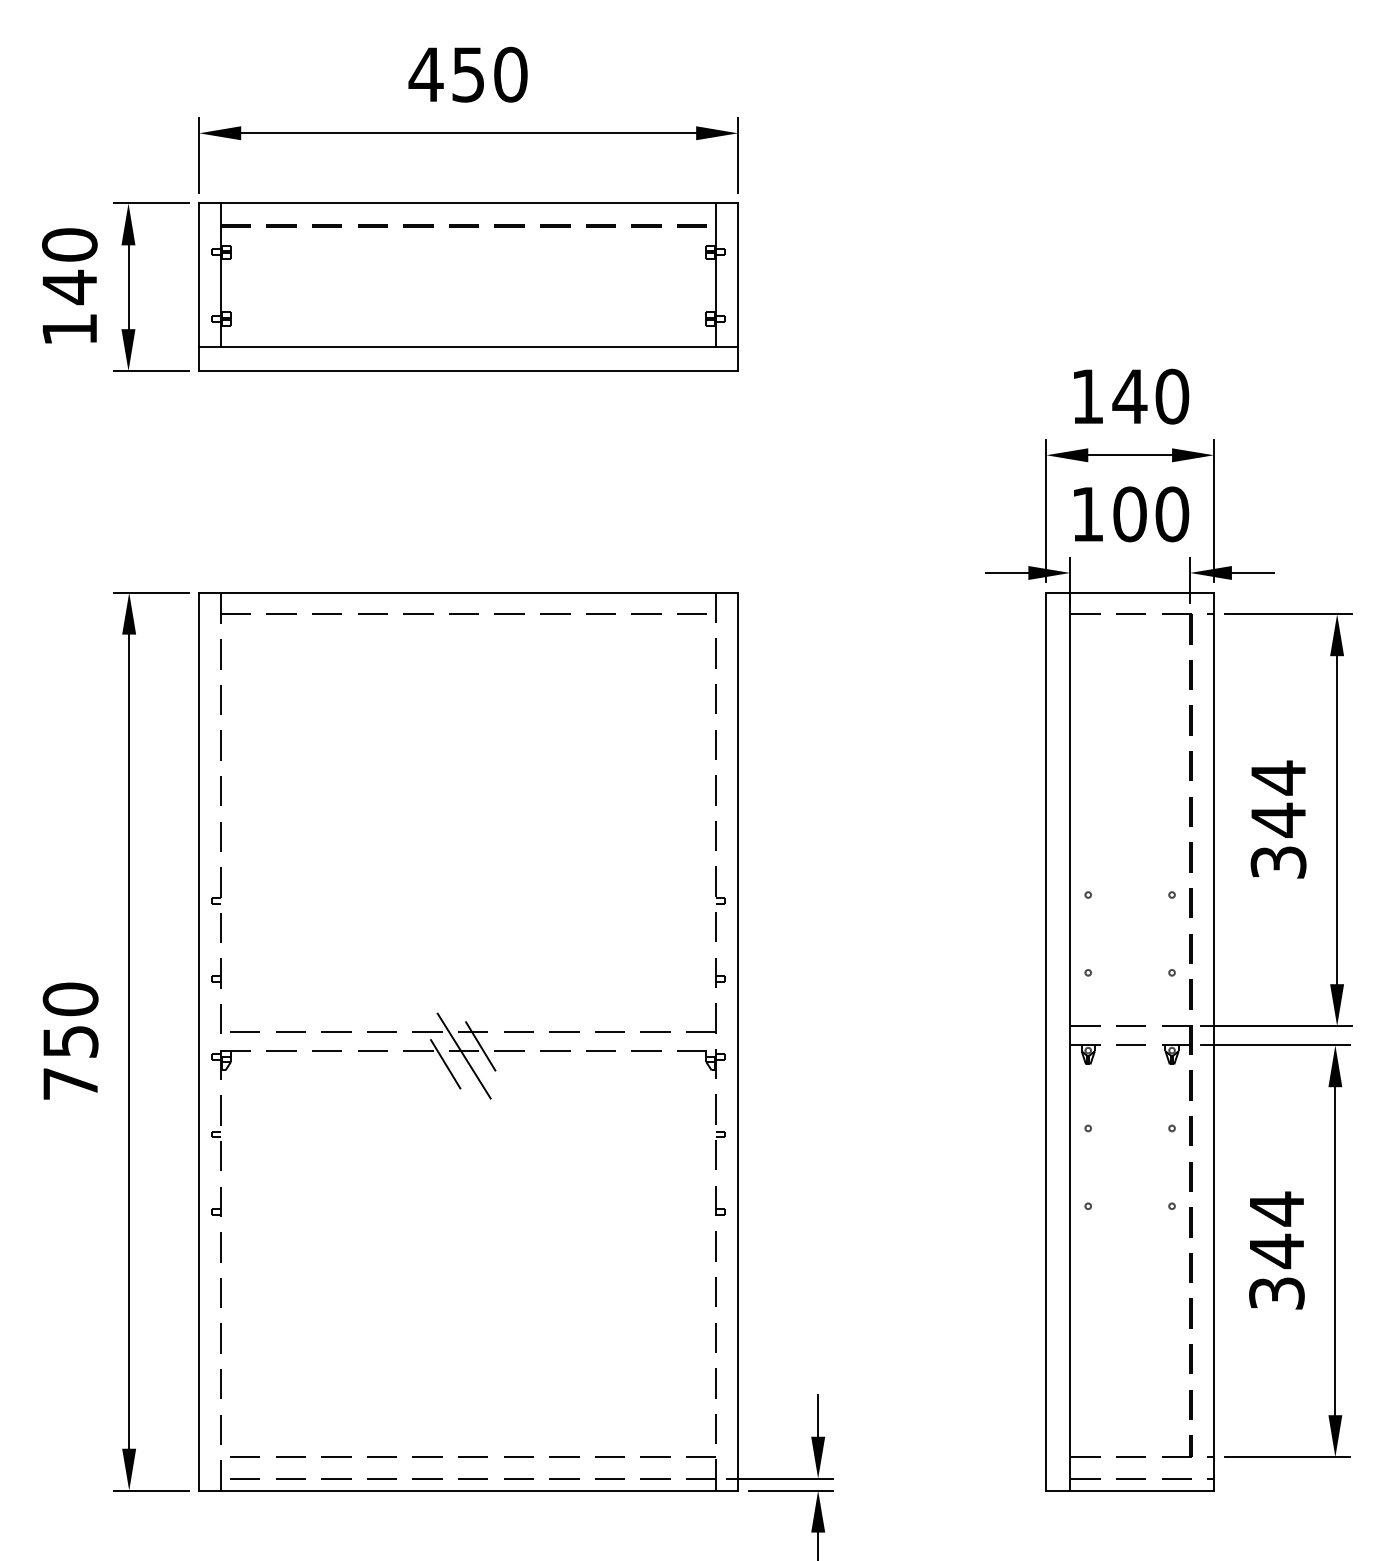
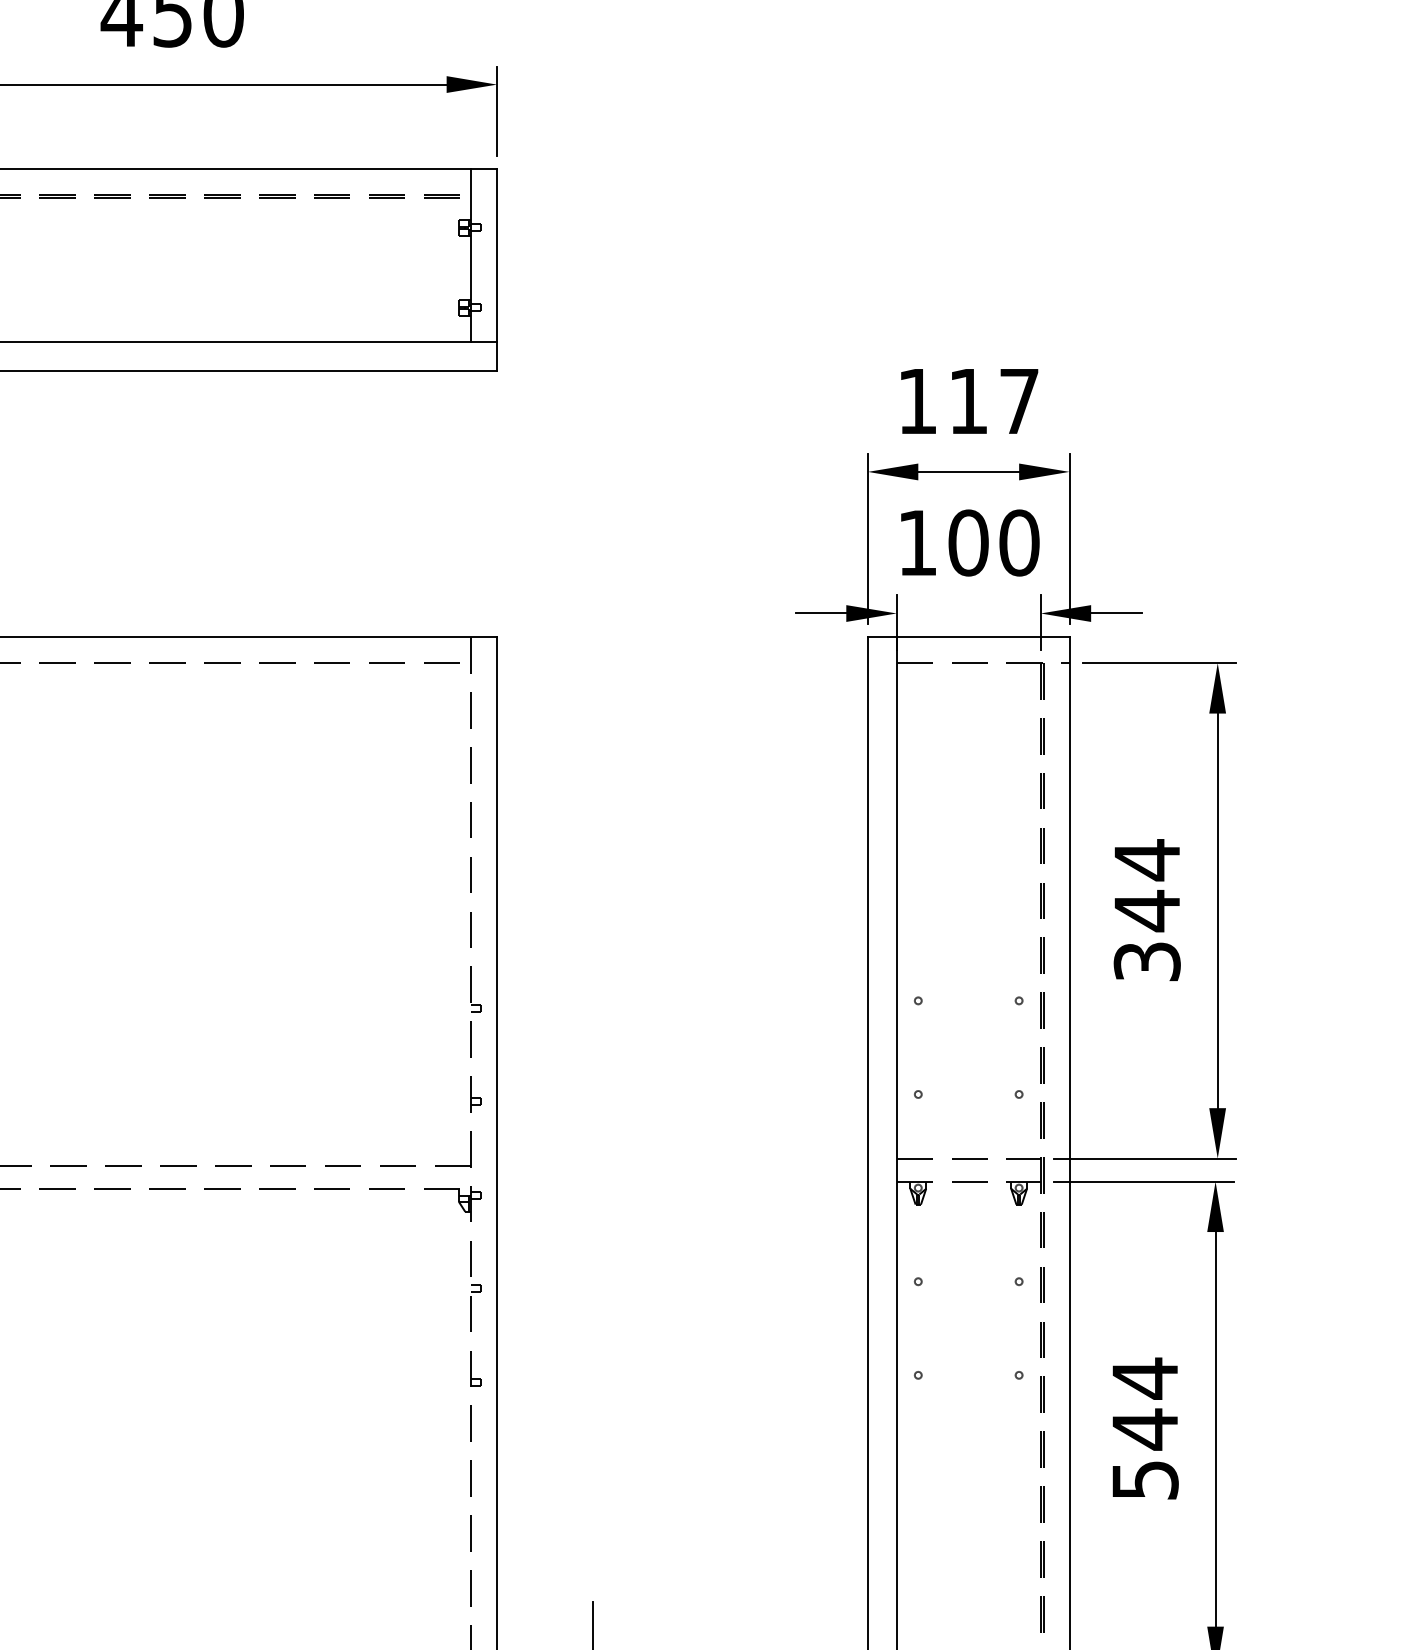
text: (1150, 396) -> (993, 401), 140 -> 117
line: (480, 1046) -> (187, 1183), removed
line: (463, 1055) -> (166, 1193), removed
line: (445, 1064) -> (145, 1204), removed
text: (1276, 1293) -> (1144, 1480), 344 -> 544

